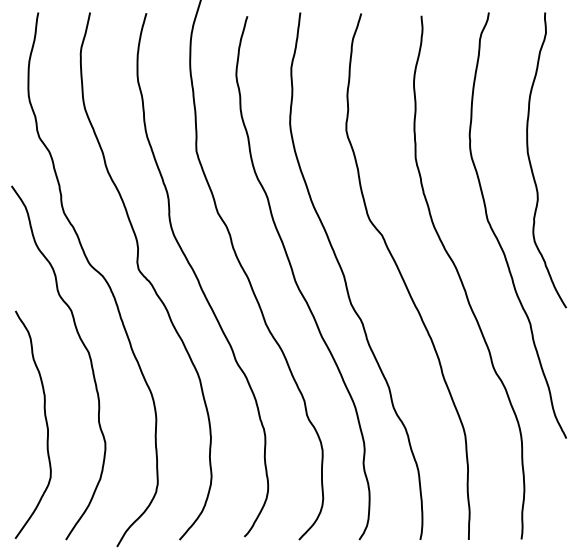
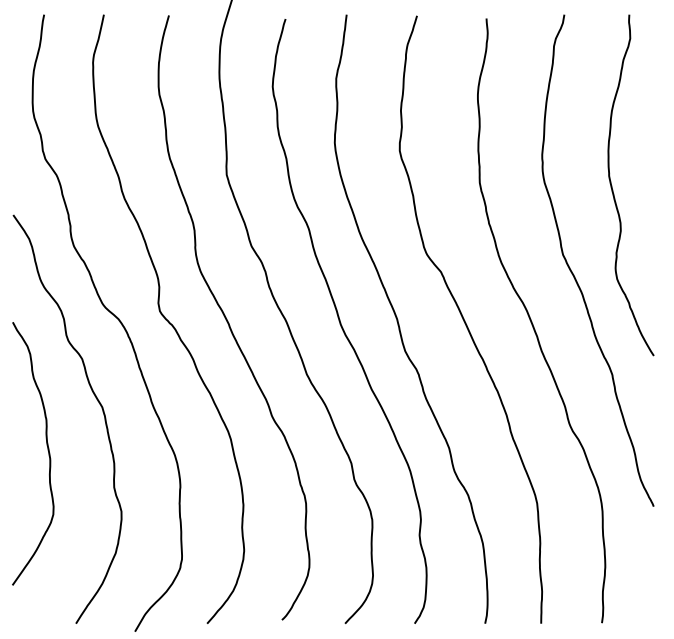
curve: (45, 422) -> (47, 450), moved

